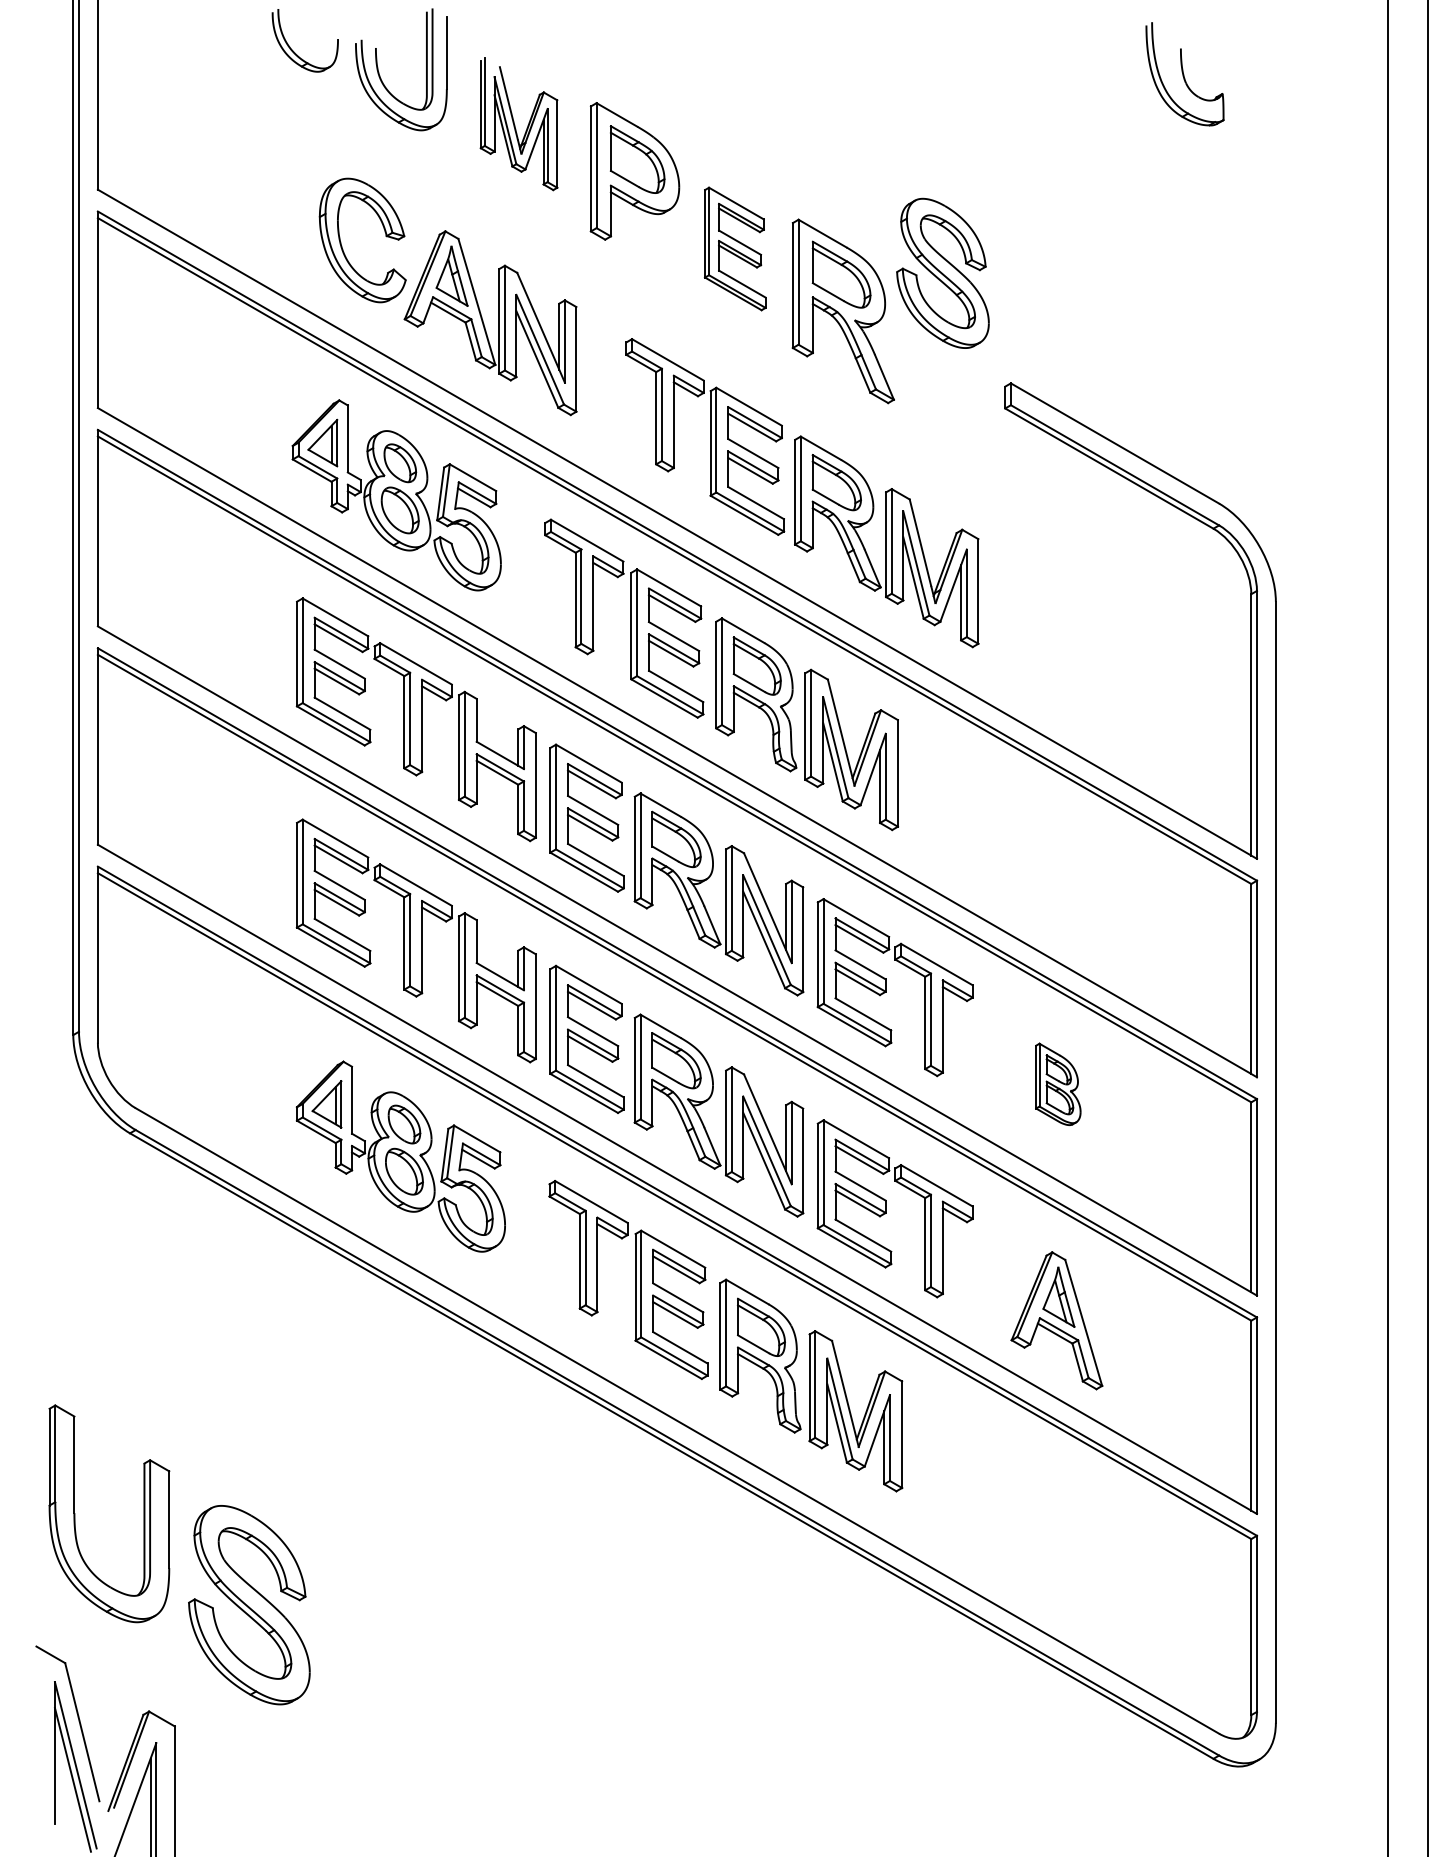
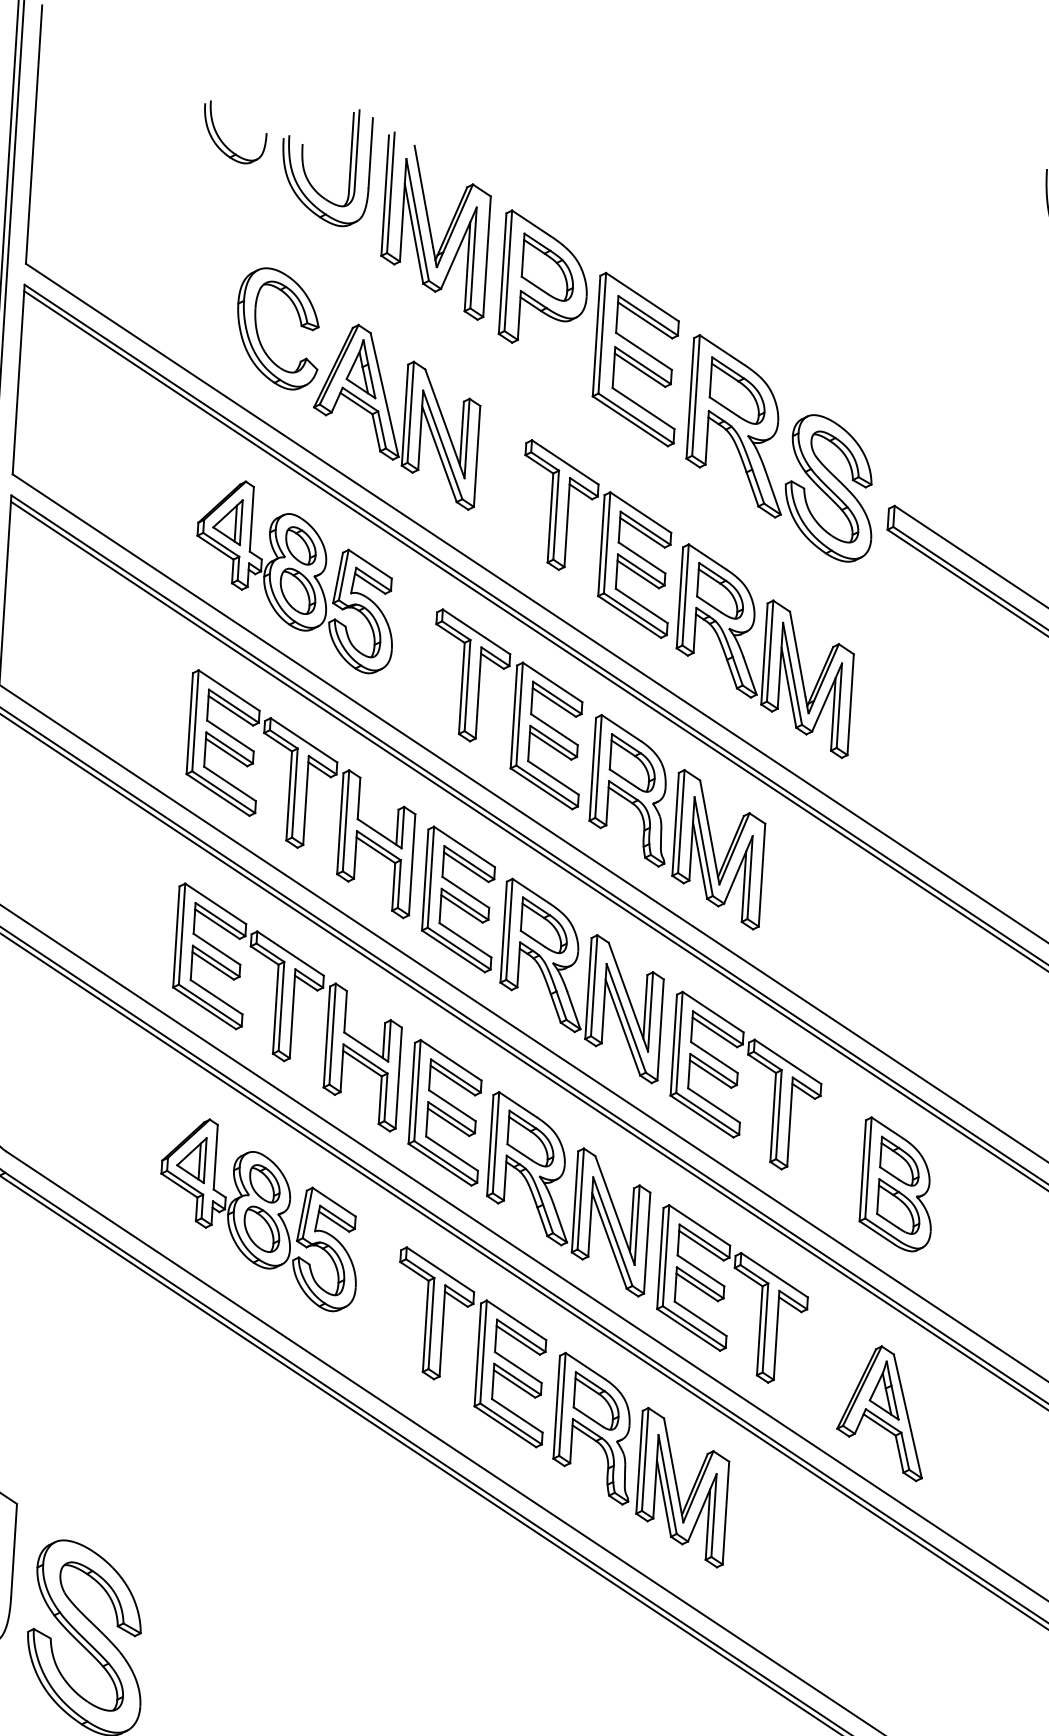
part: (518, 124) -> (435, 226), size x1.43
part: (735, 248) -> (637, 359), size x1.43
part: (942, 272) -> (829, 487), moved
part: (1058, 1084) -> (897, 1184), size x1.67

